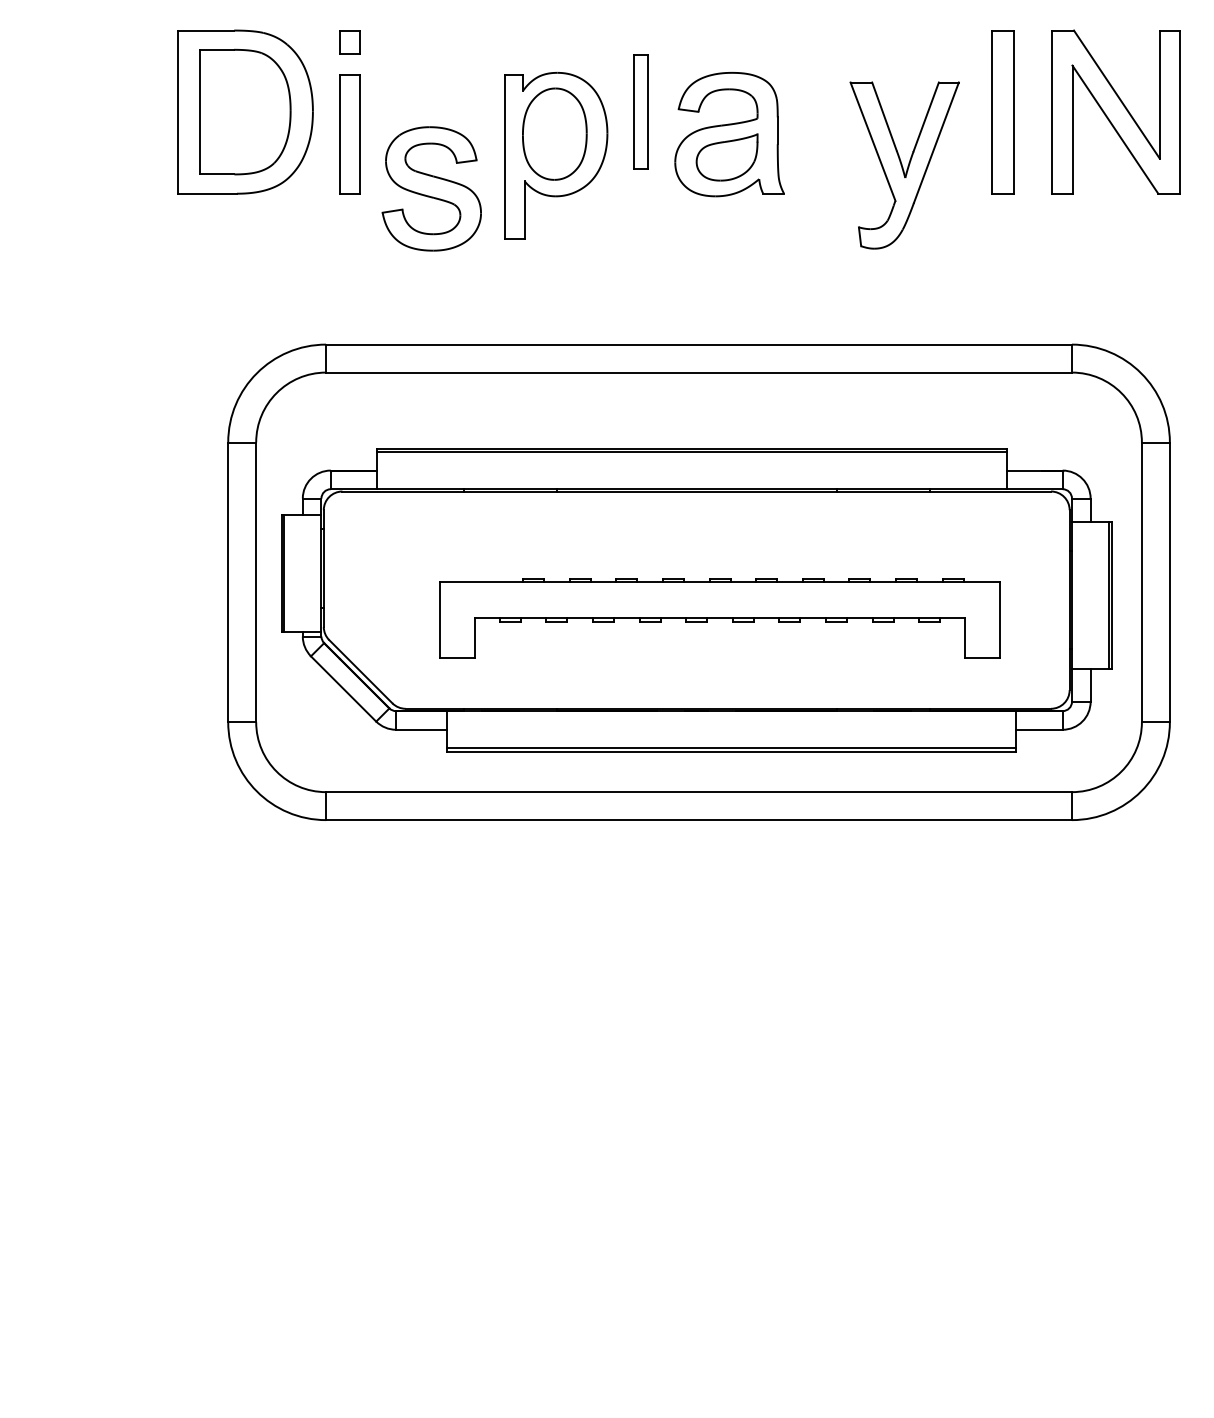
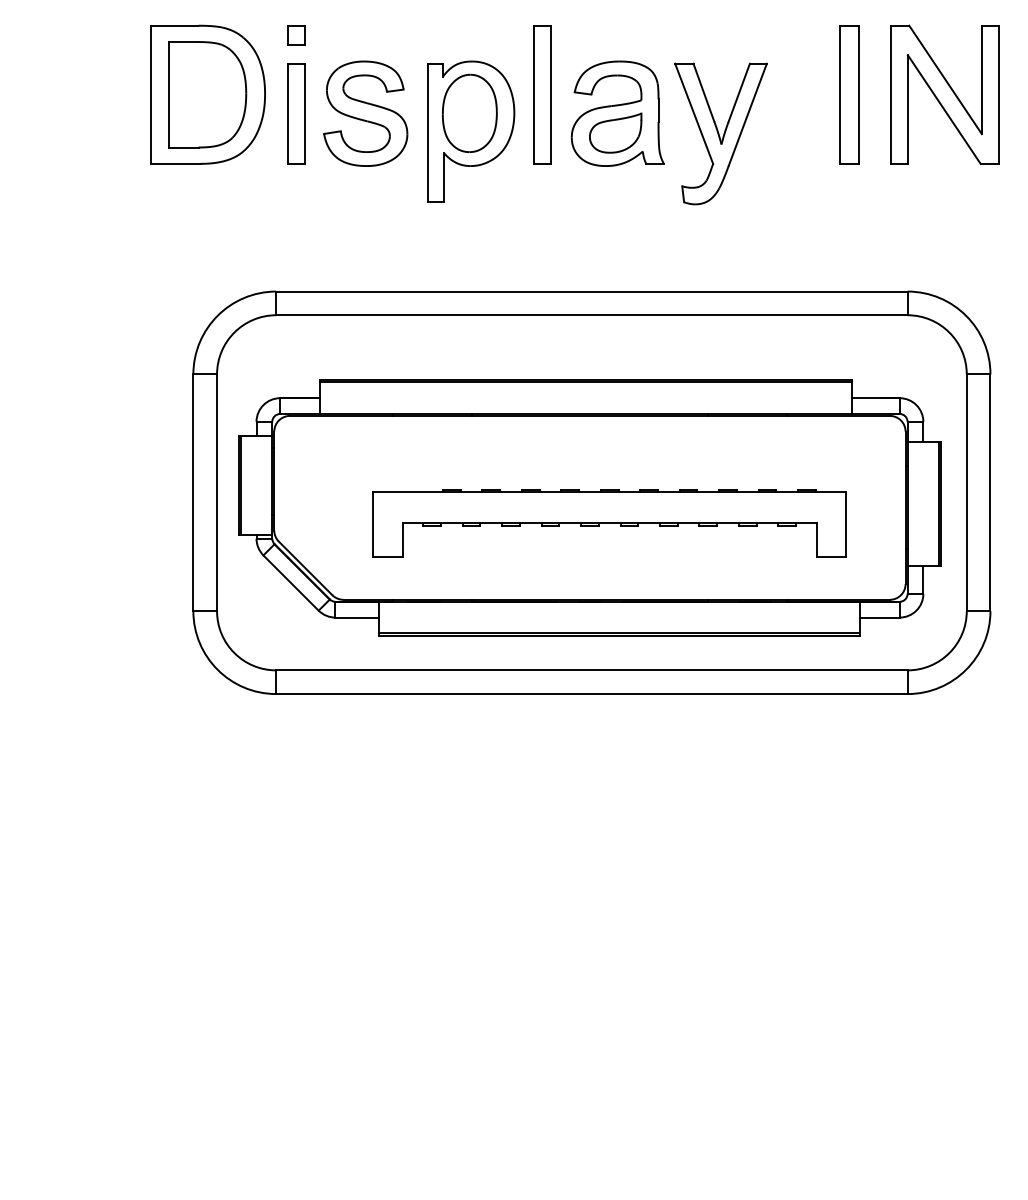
part: (640, 111) -> (542, 94), size x1.43
part: (904, 164) -> (720, 133), moved
part: (431, 188) -> (365, 113), moved

